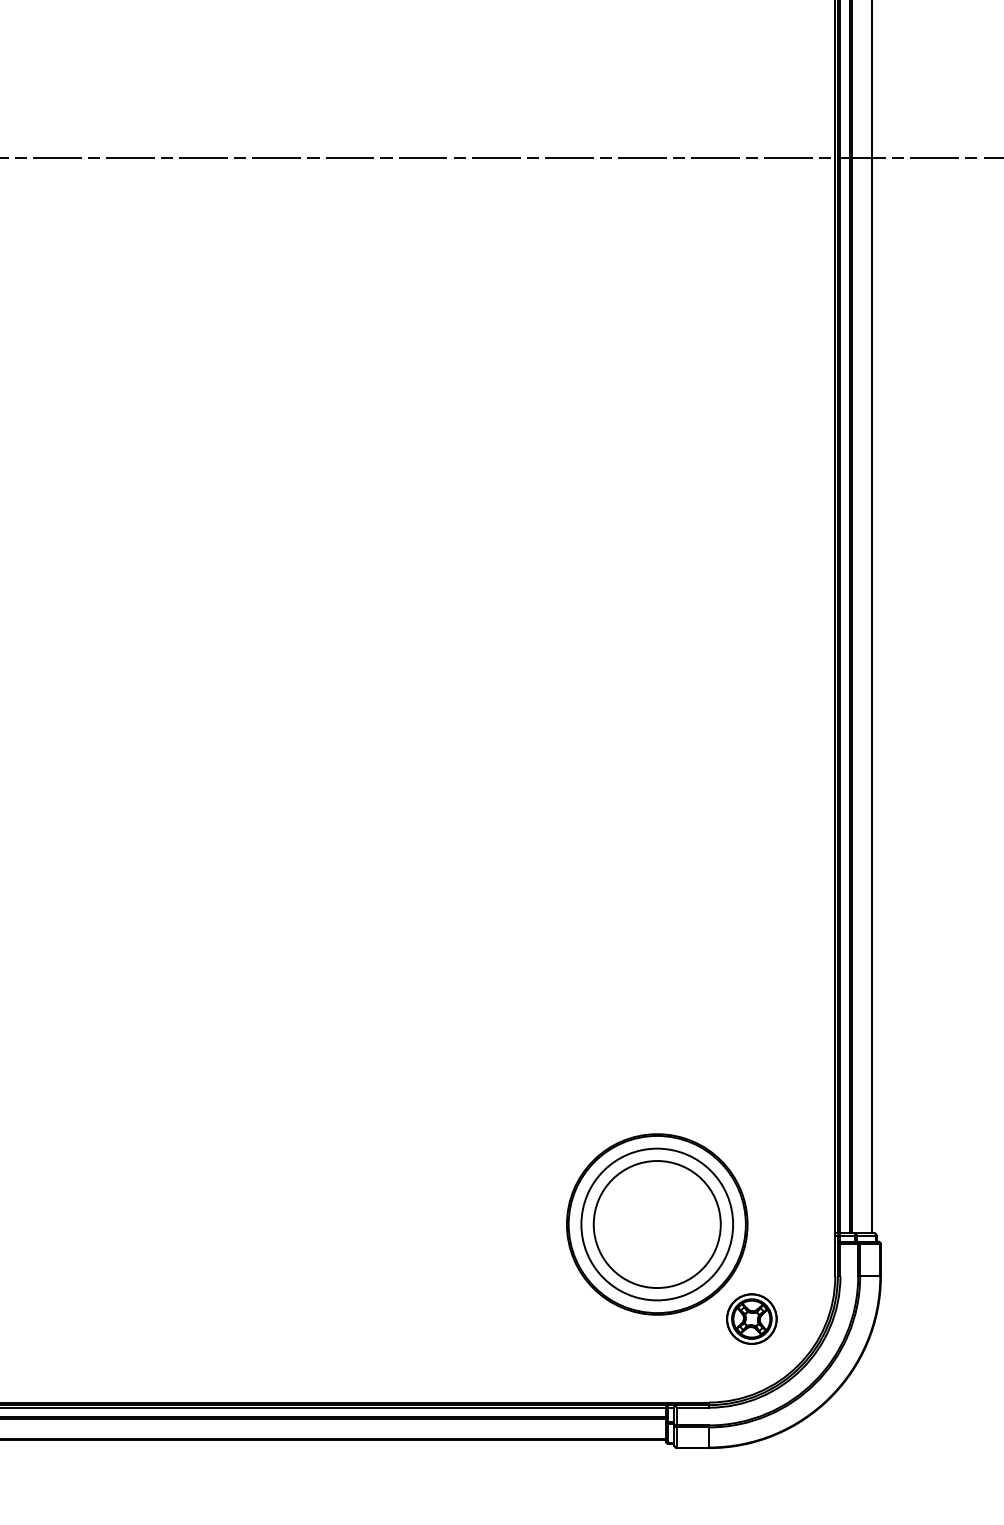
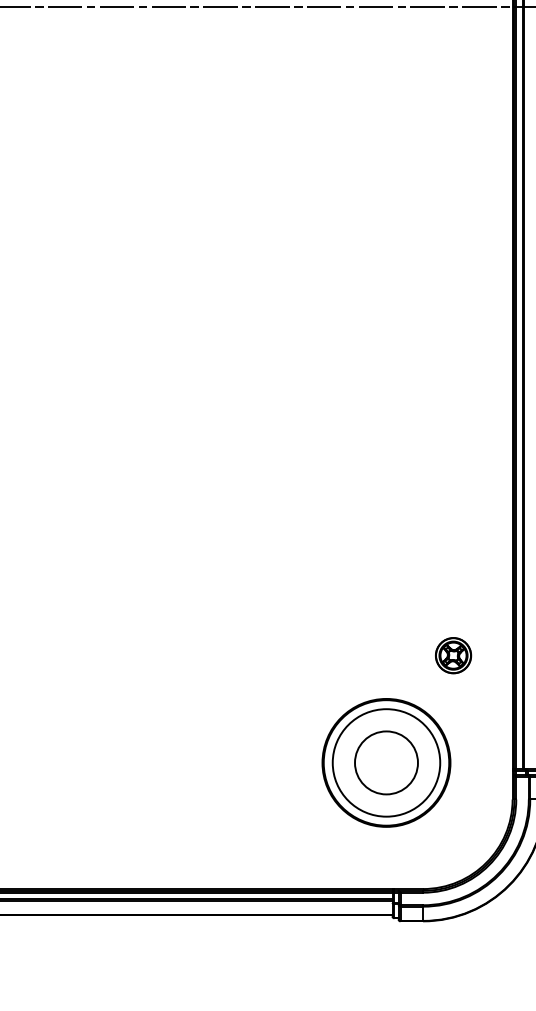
circle: (656, 1224) -> (385, 762), size x0.7
part: (751, 1318) -> (453, 655), moved

